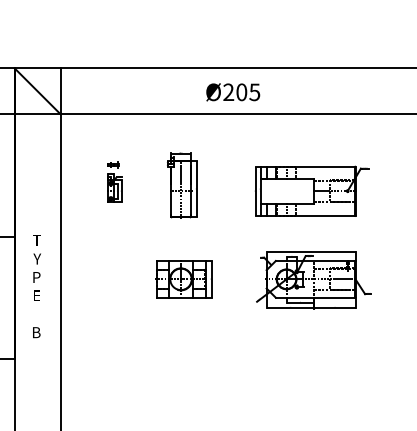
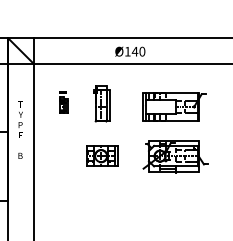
text: (240, 91) -> (134, 51), Ø205 -> Ø140
text: (36, 285) -> (20, 129), moved

